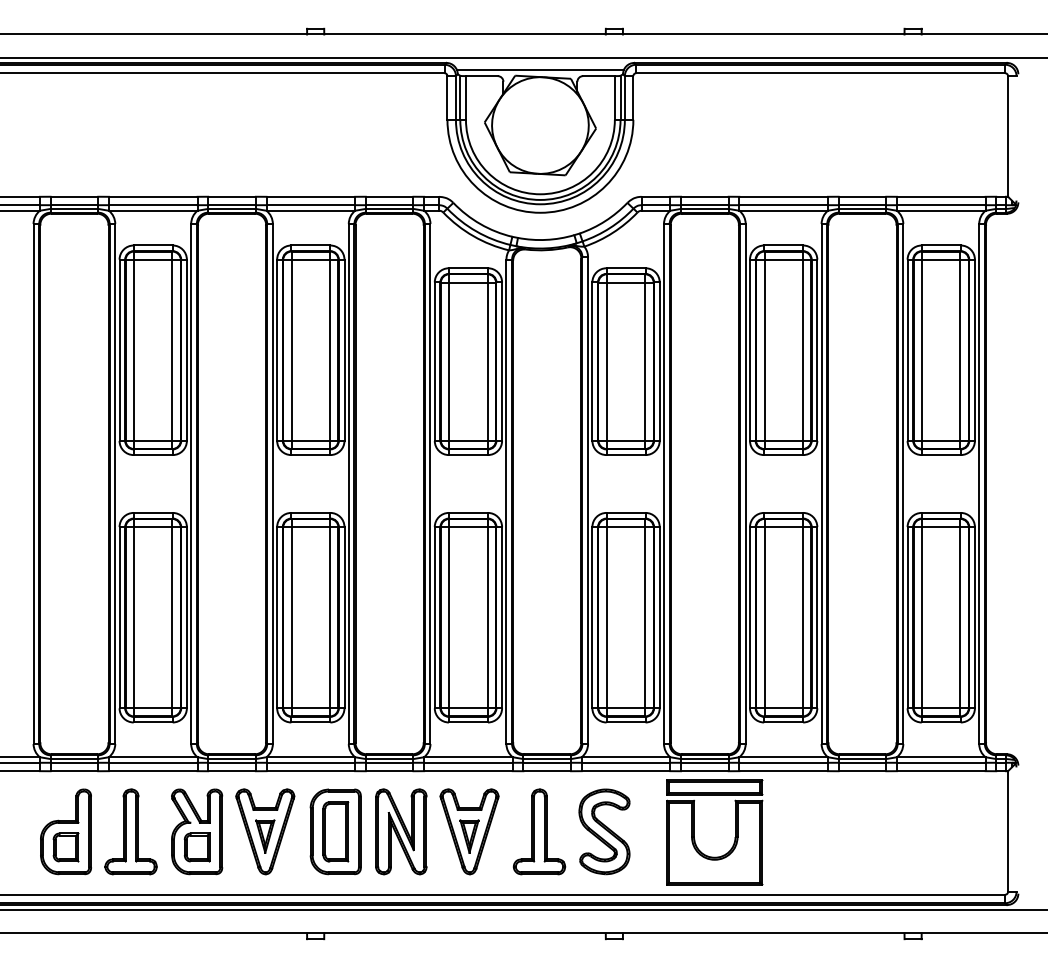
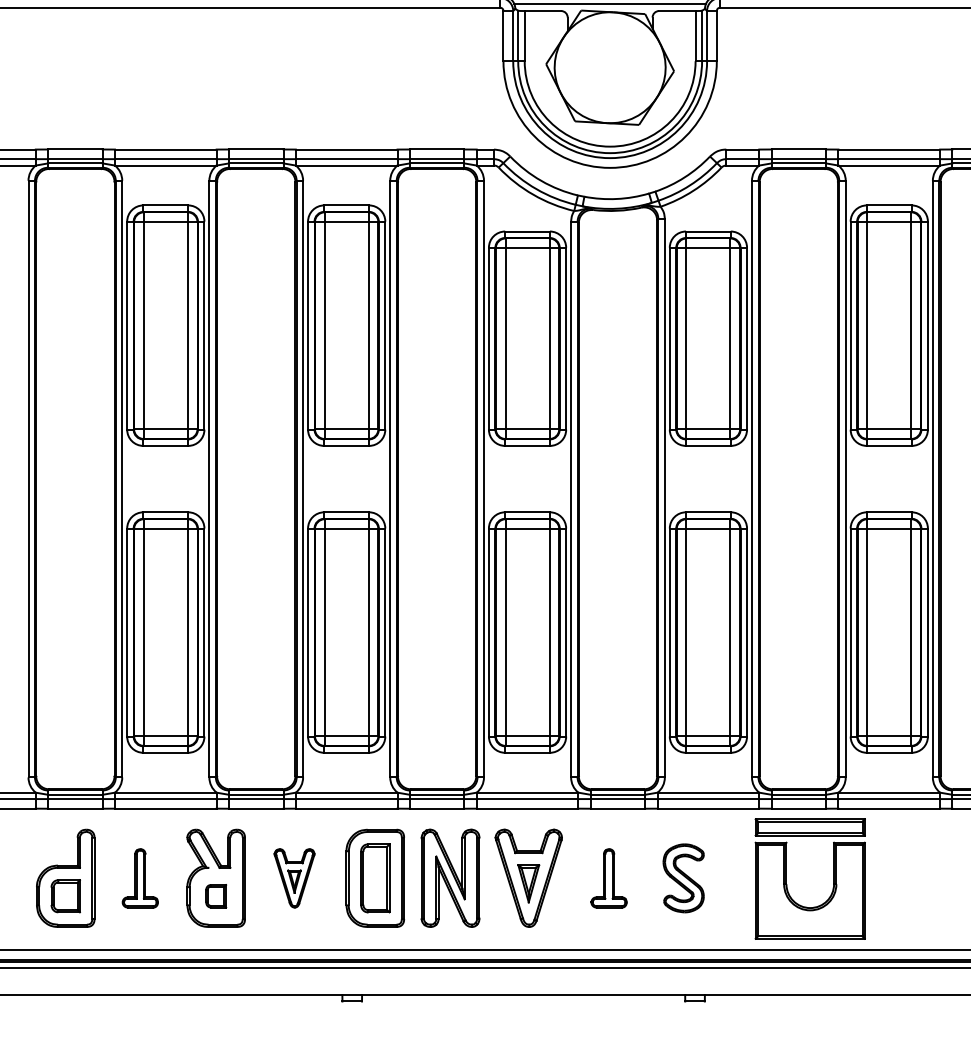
part: (130, 831) -> (139, 877), size x0.6
part: (265, 831) -> (294, 877), size x0.6
part: (539, 831) -> (609, 877), size x0.6
part: (604, 831) -> (683, 877), size x0.7
part: (196, 847) -> (215, 896), size x0.7

